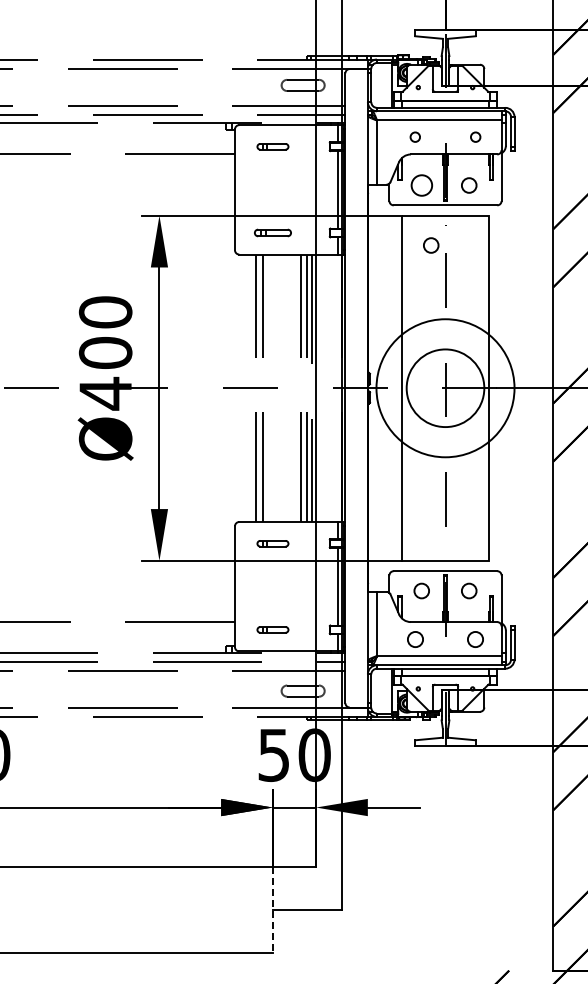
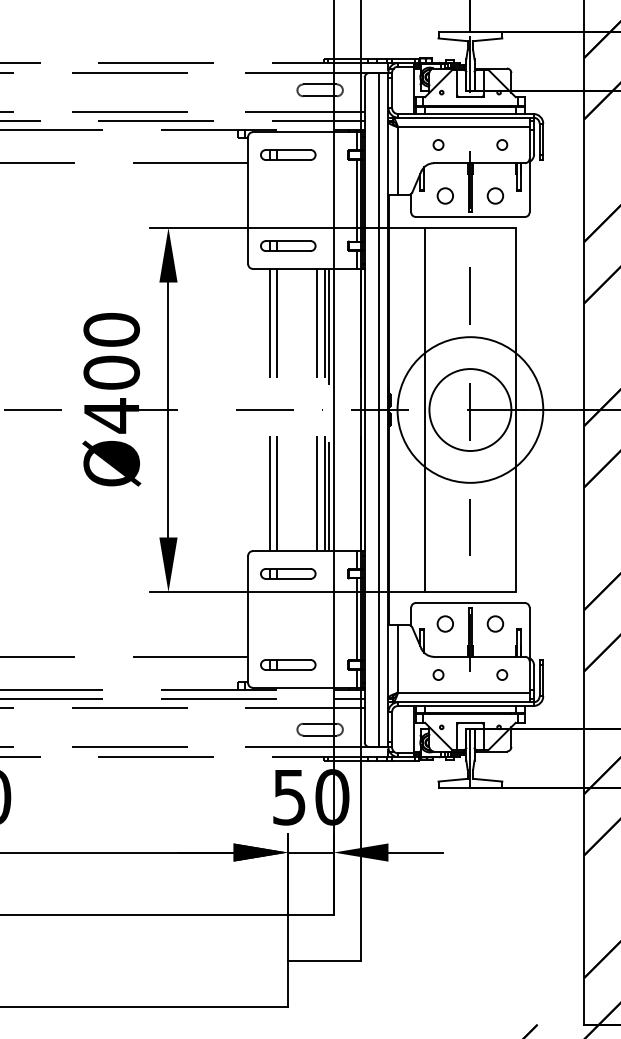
part: (272, 146) -> (287, 154), size x1.67
circle: (421, 185) -> (445, 195), size x0.71
part: (272, 232) -> (287, 245), size x1.43
circle: (431, 245) -> (455, 259), removed
line: (358, 388) -> (378, 410), added
part: (272, 543) -> (287, 573), size x1.67
part: (272, 629) -> (287, 664), size x1.67
circle: (414, 638) -> (437, 674), size x0.62
circle: (475, 638) -> (502, 674), size x0.62
line: (272, 910) -> (287, 961), dashed -> solid

